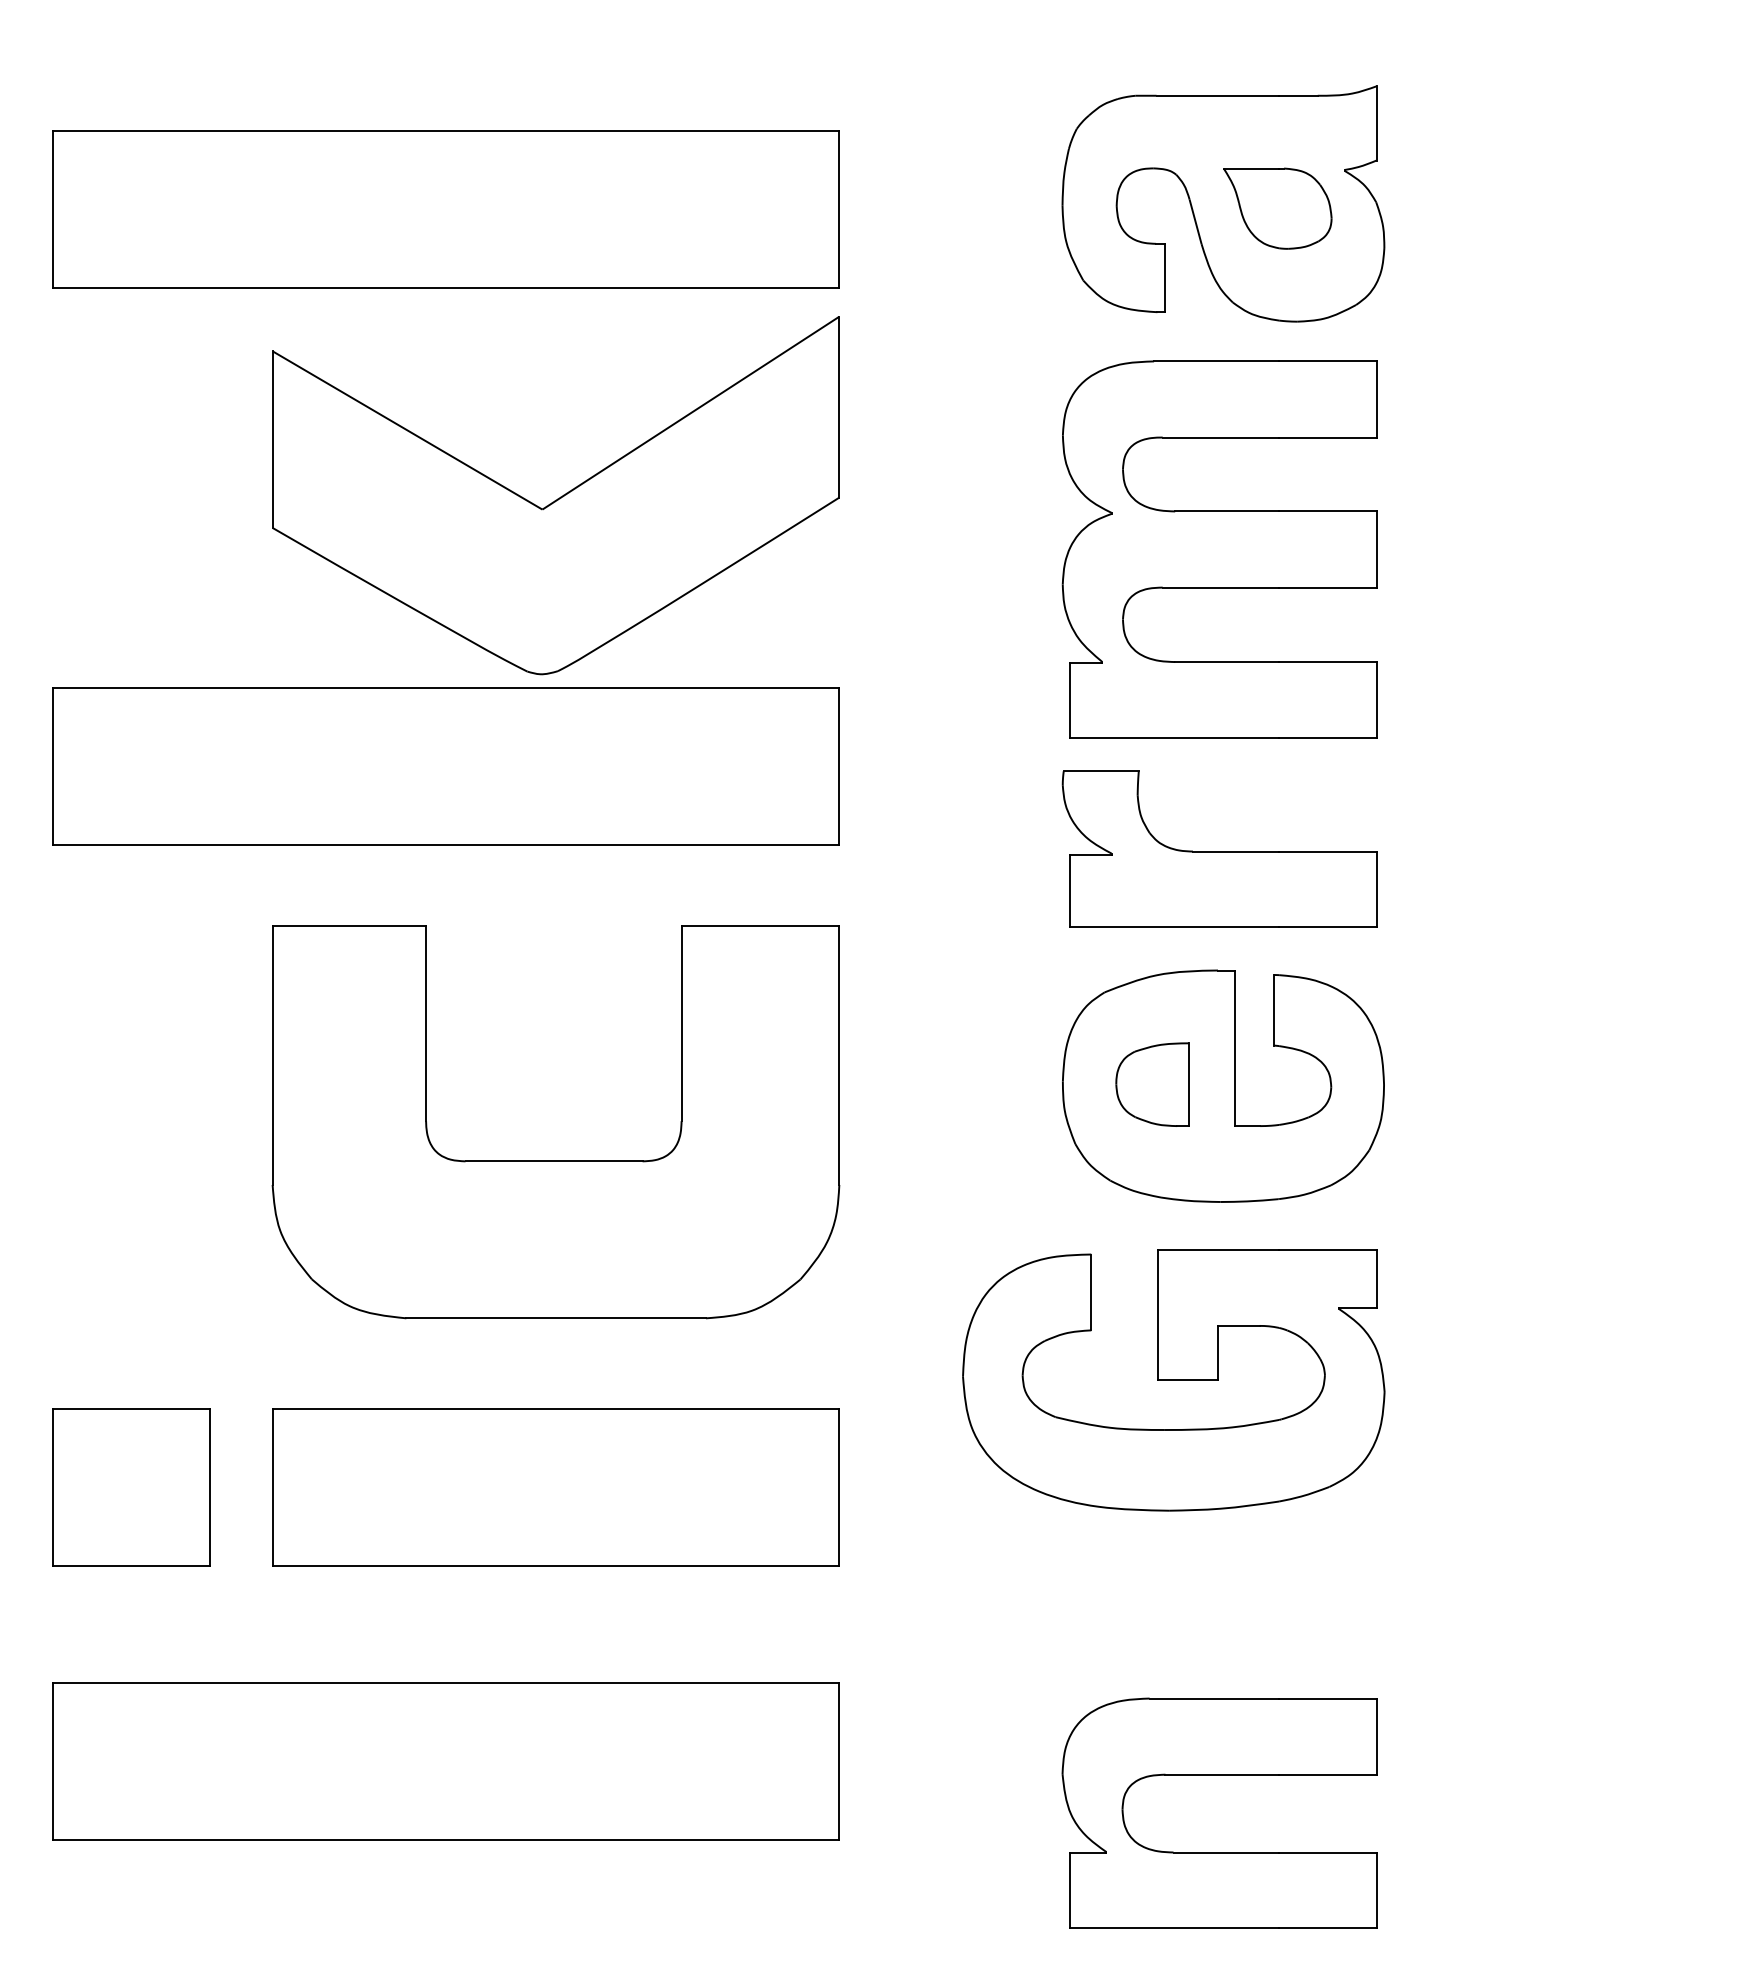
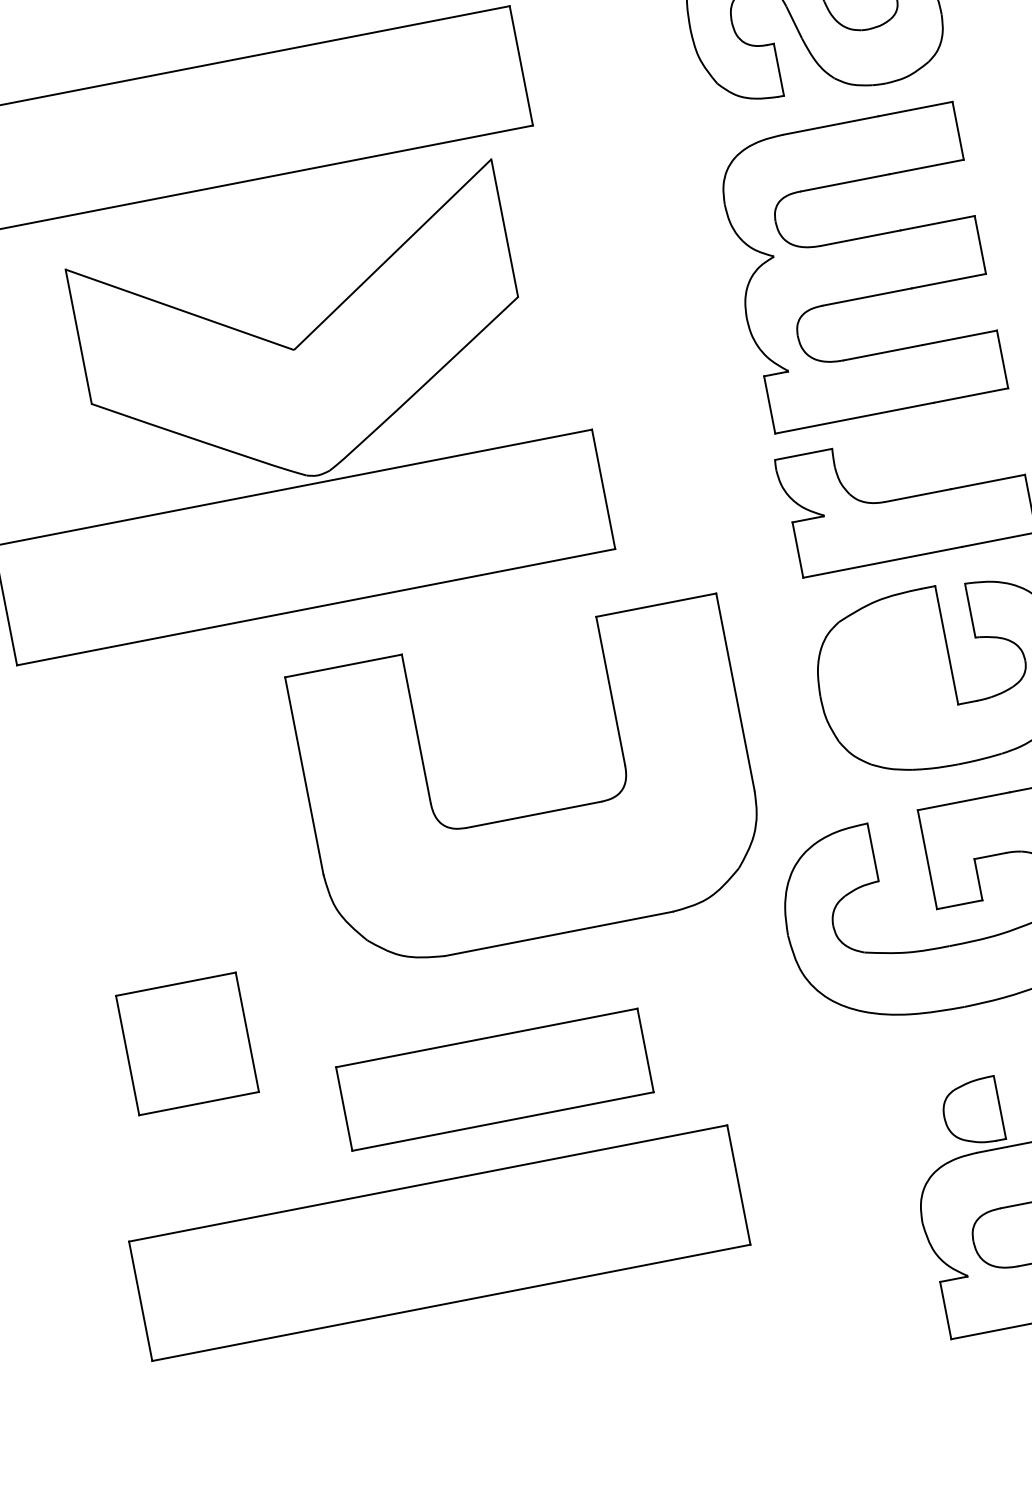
part: (555, 495) -> (301, 337), moved
part: (1152, 1084) -> (972, 1112), moved
part: (555, 1160) -> (535, 813), moved
part: (131, 1487) -> (187, 1044), moved
part: (555, 1487) -> (494, 1080), size x0.7
part: (445, 1761) -> (439, 1243), moved

